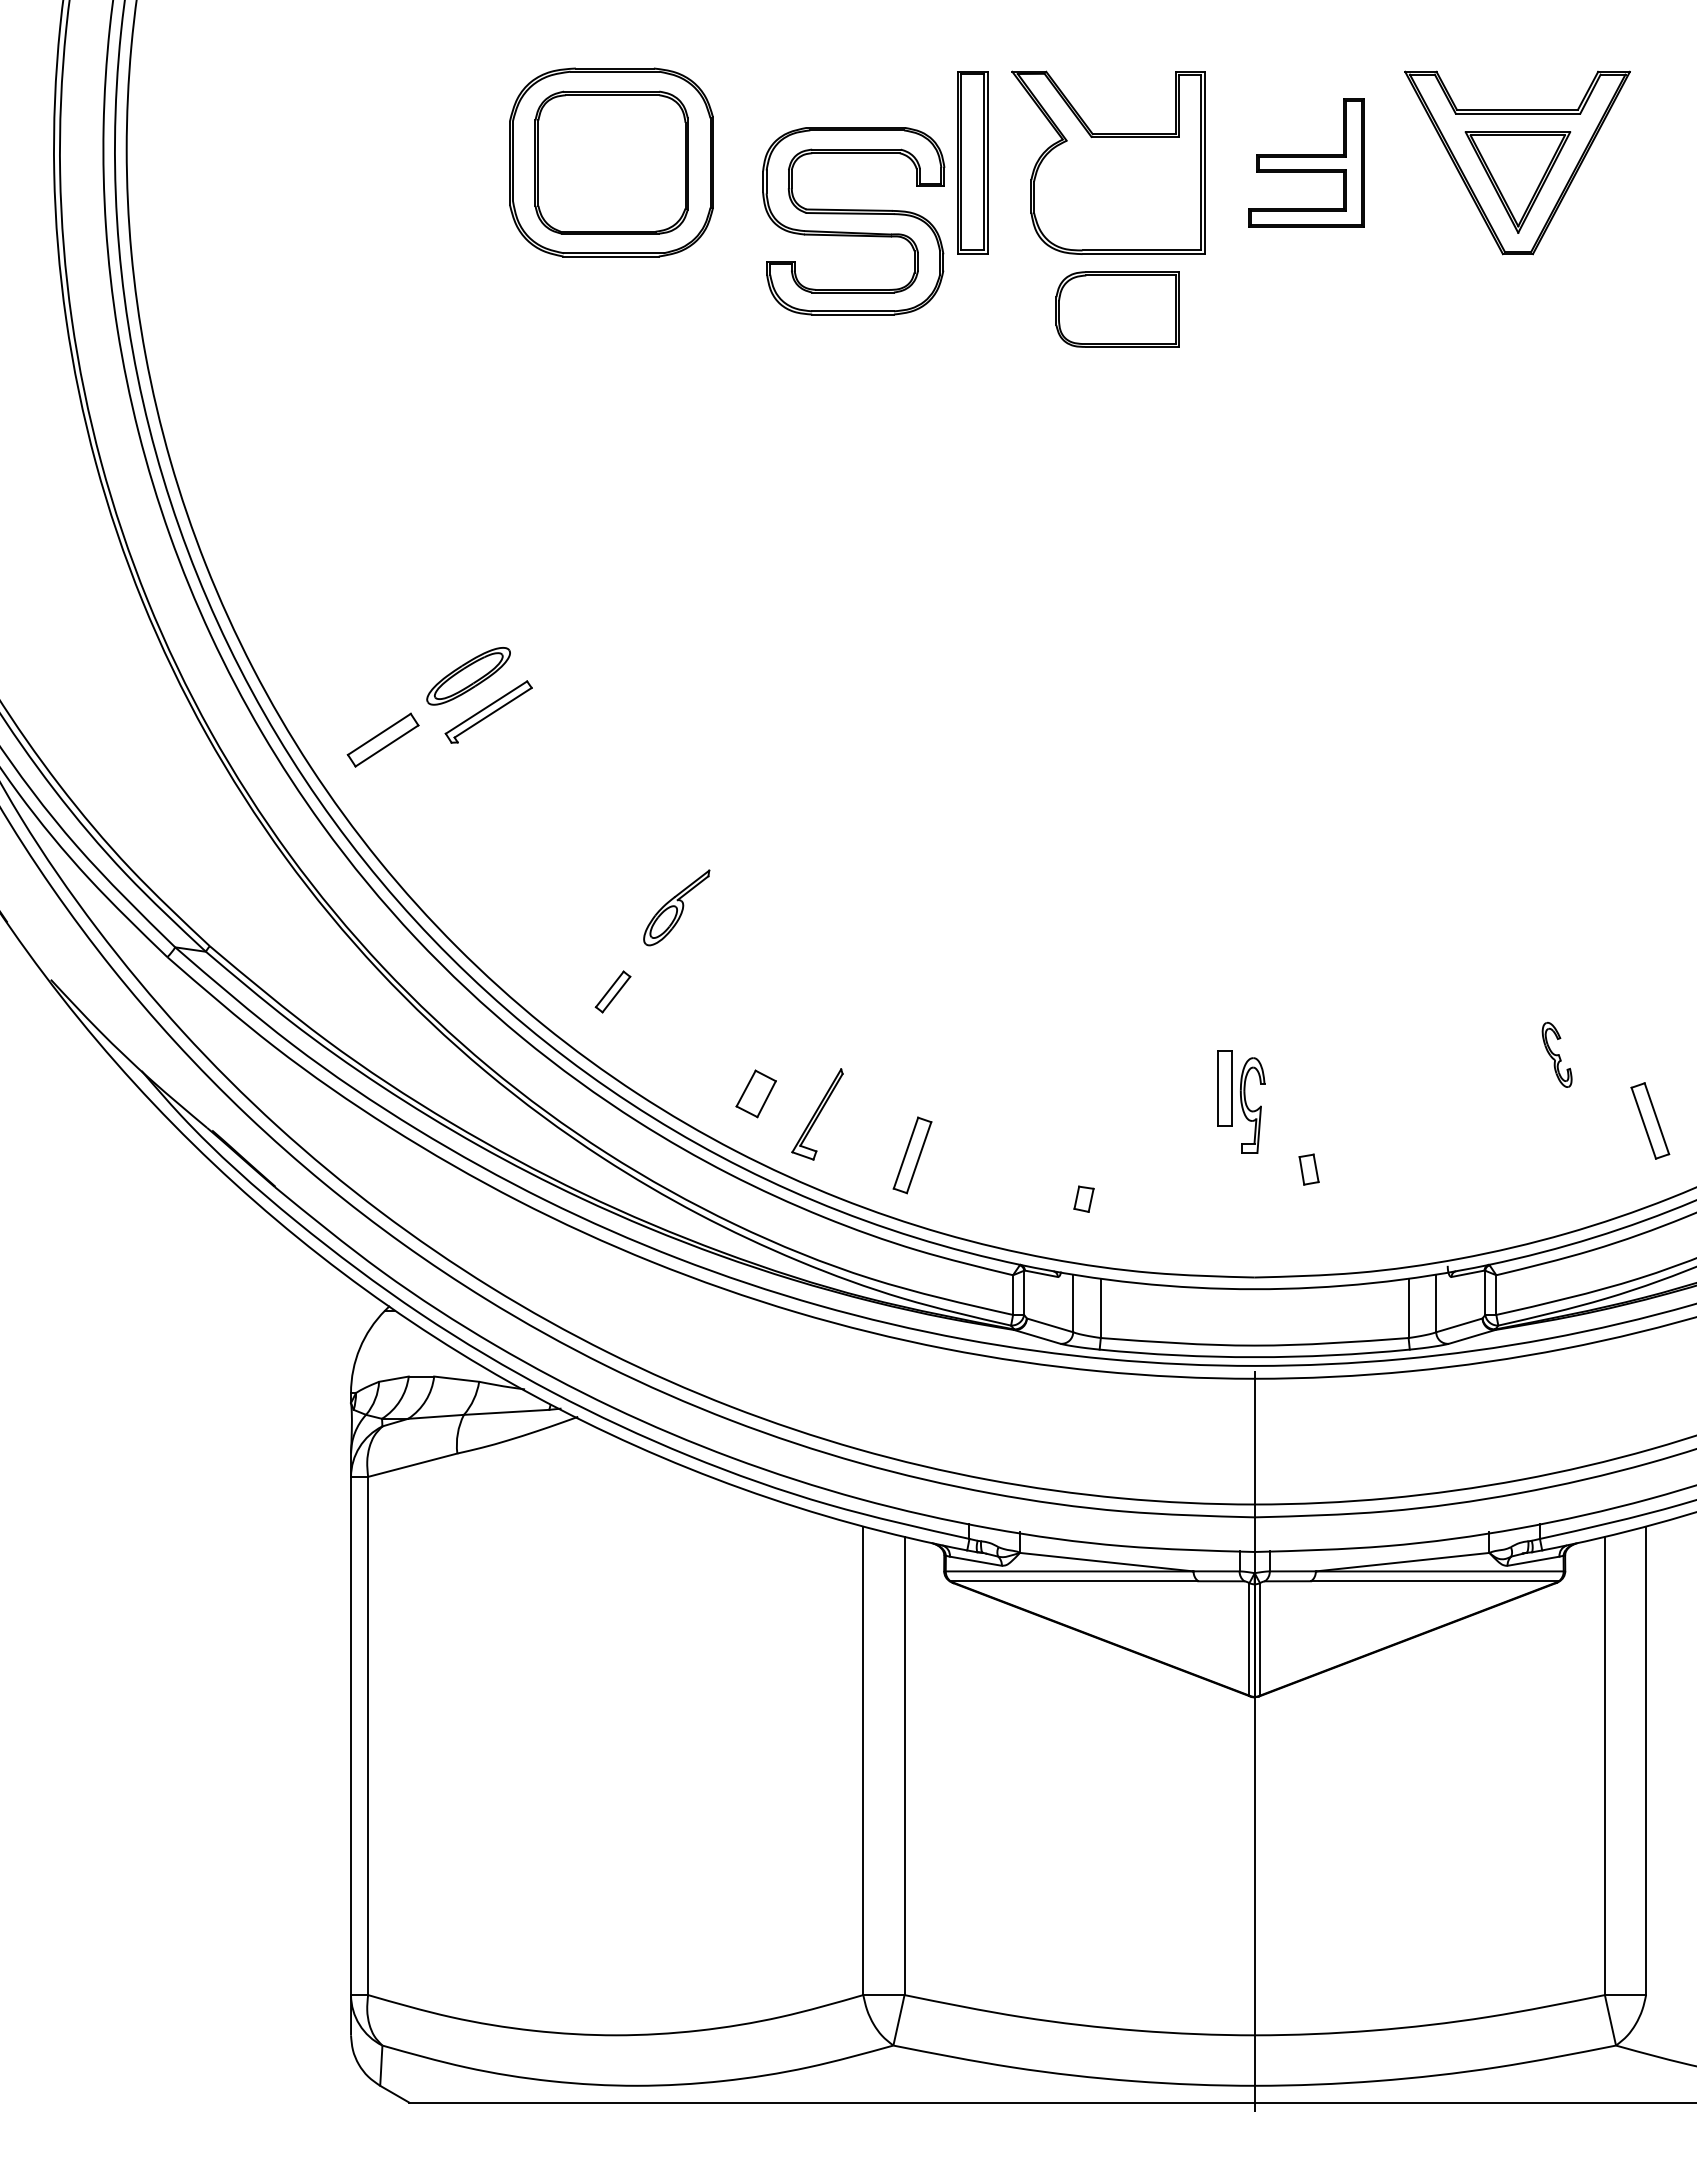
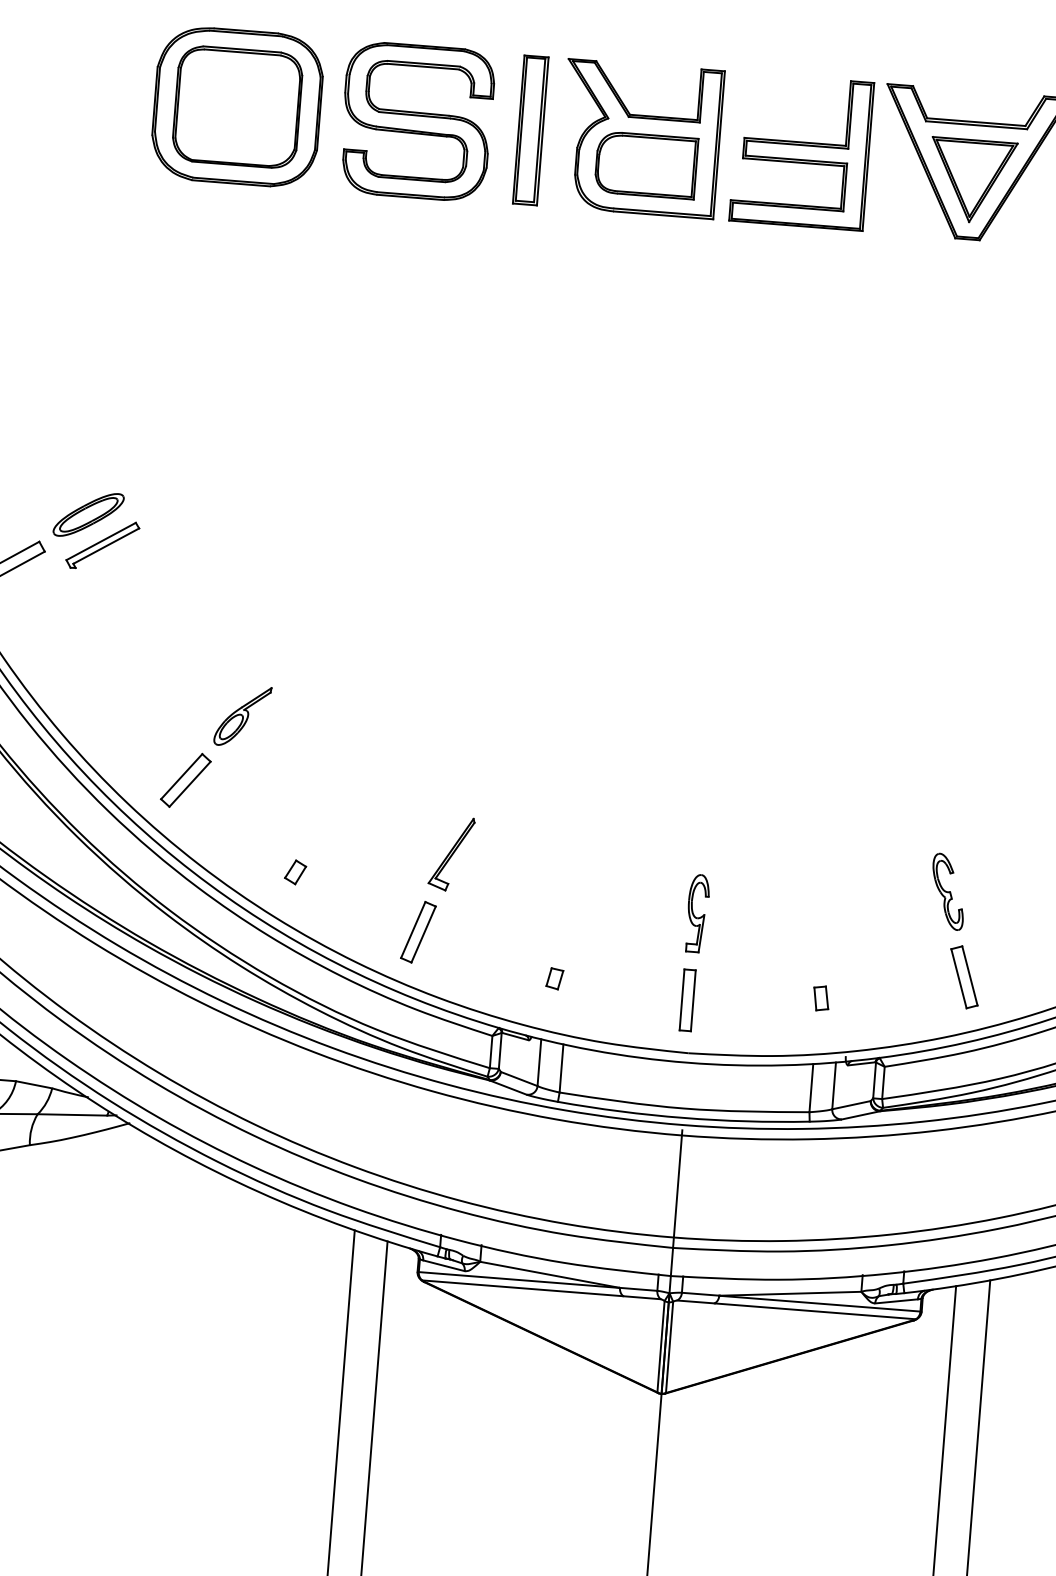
part: (1306, 162) -> (801, 151), size x1.43
part: (853, 221) -> (416, 121), moved
part: (1117, 309) -> (646, 165), moved
part: (612, 991) -> (185, 780), size x1.67
part: (1556, 1054) -> (947, 891), size x1.43
part: (1224, 1088) -> (687, 1000), moved
part: (756, 1093) -> (295, 872), size x0.62
part: (817, 1114) -> (451, 854), moved
part: (1650, 1120) -> (964, 976), moved
part: (1308, 1169) -> (820, 998), moved

